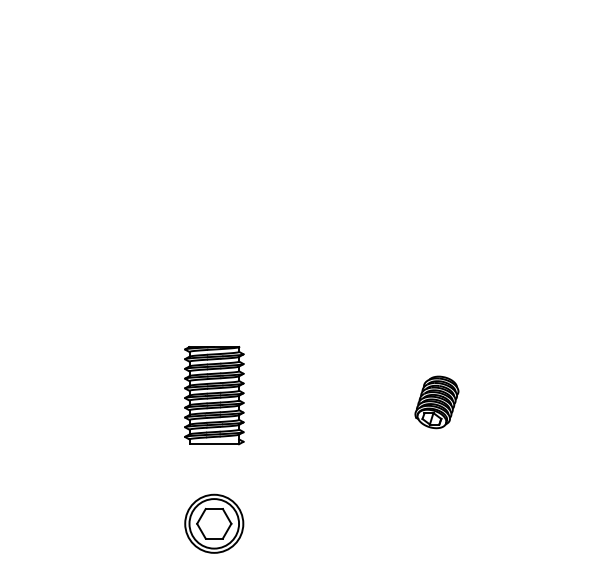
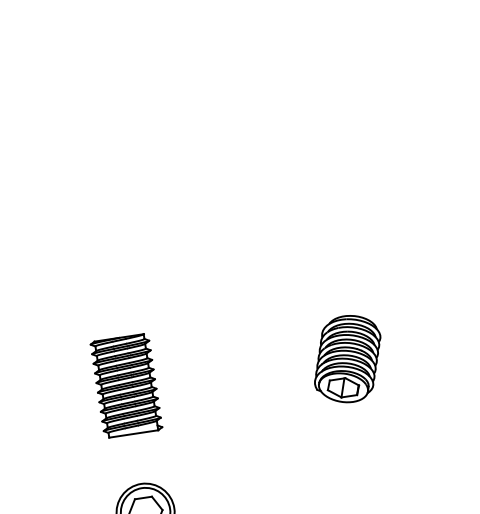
part: (436, 402) -> (347, 359), size x1.67

